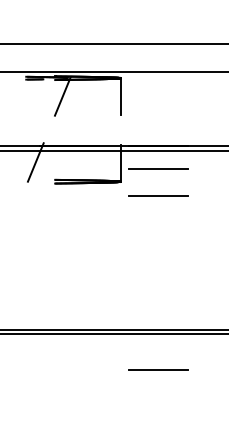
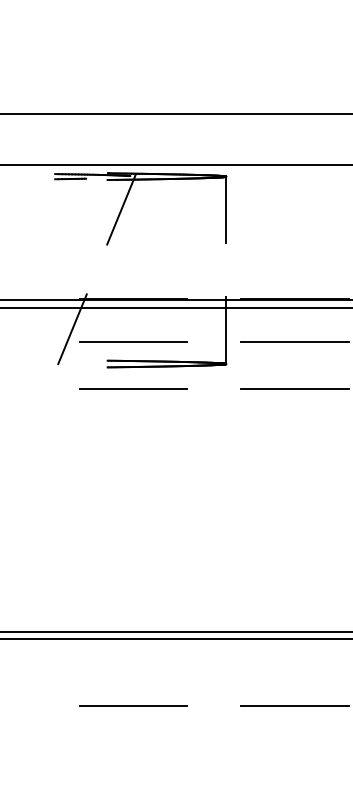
line: (69, 169) -> (133, 341), added
line: (69, 195) -> (133, 388), added
line: (69, 370) -> (133, 705), added

